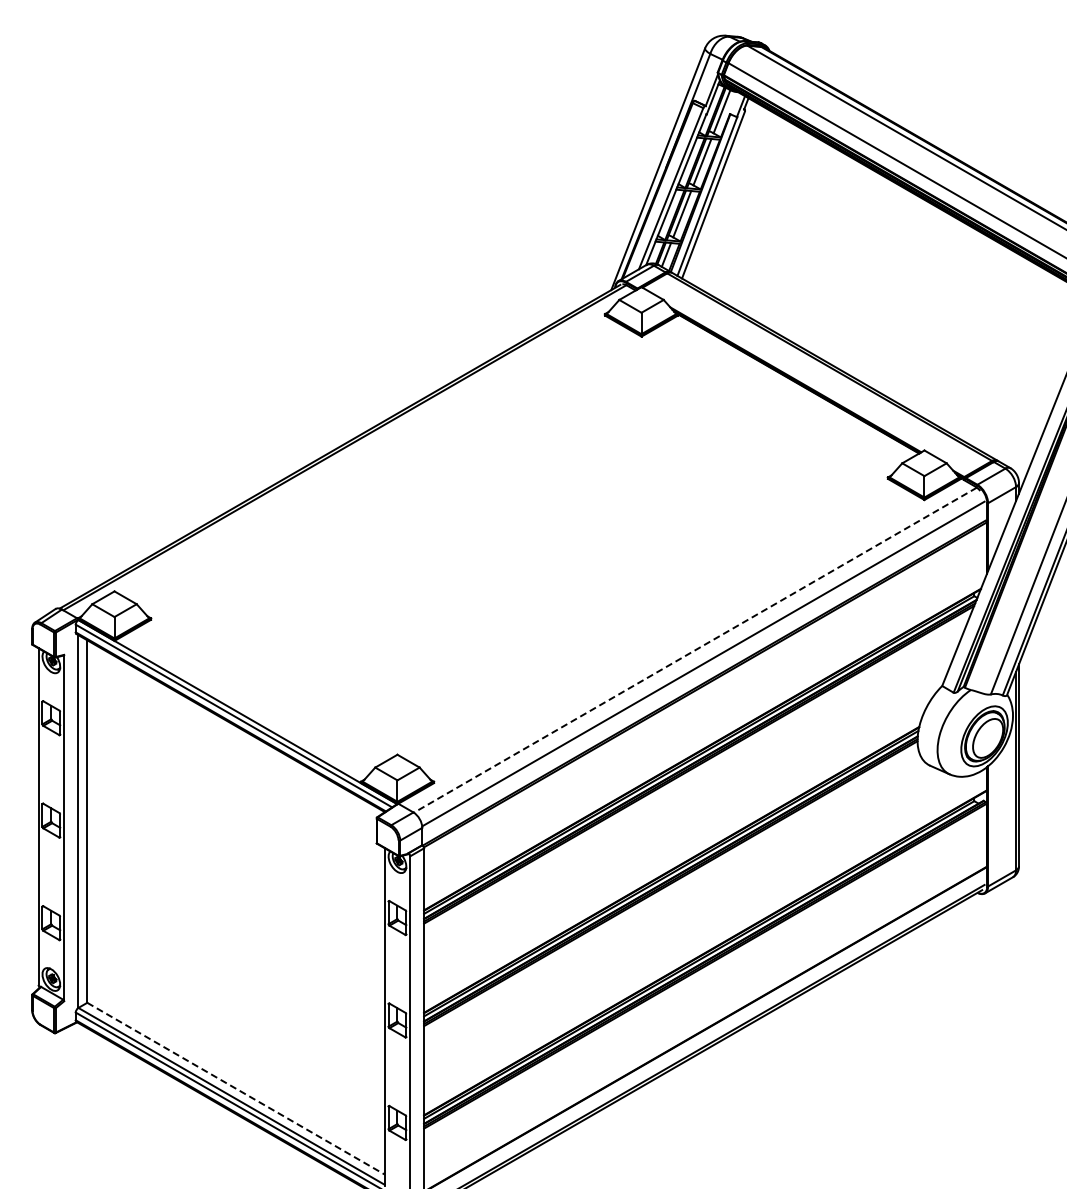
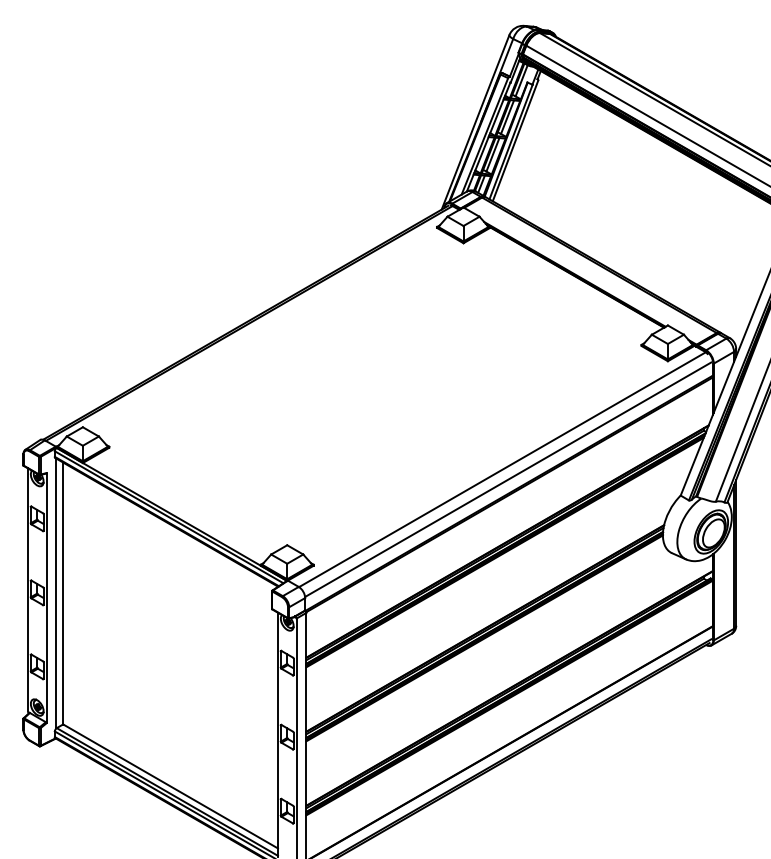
line: (694, 650) -> (501, 469), dashed -> solid
line: (235, 1088) -> (170, 786), dashed -> solid

